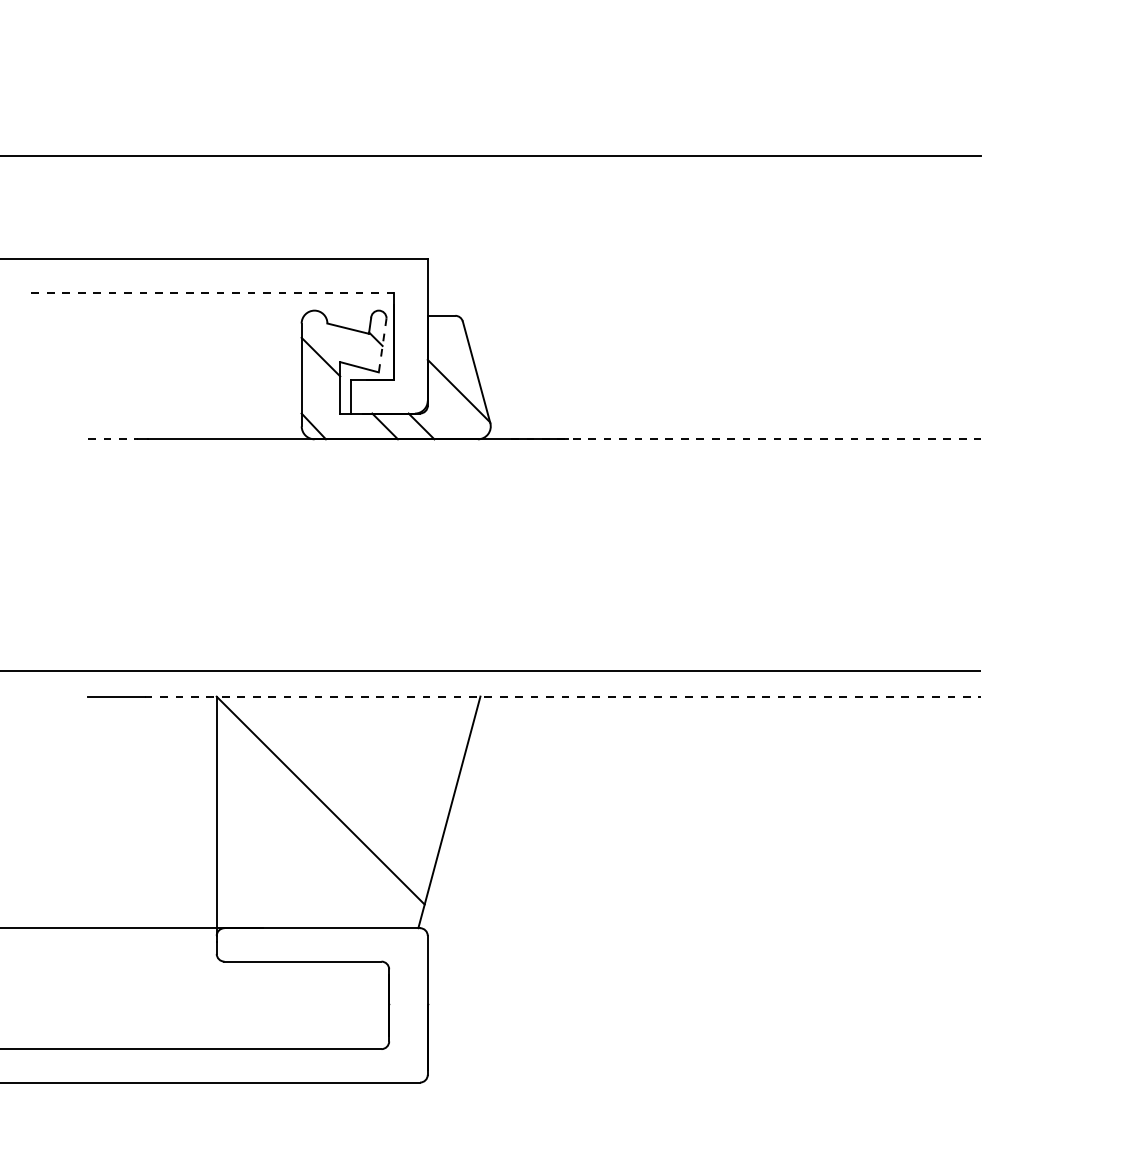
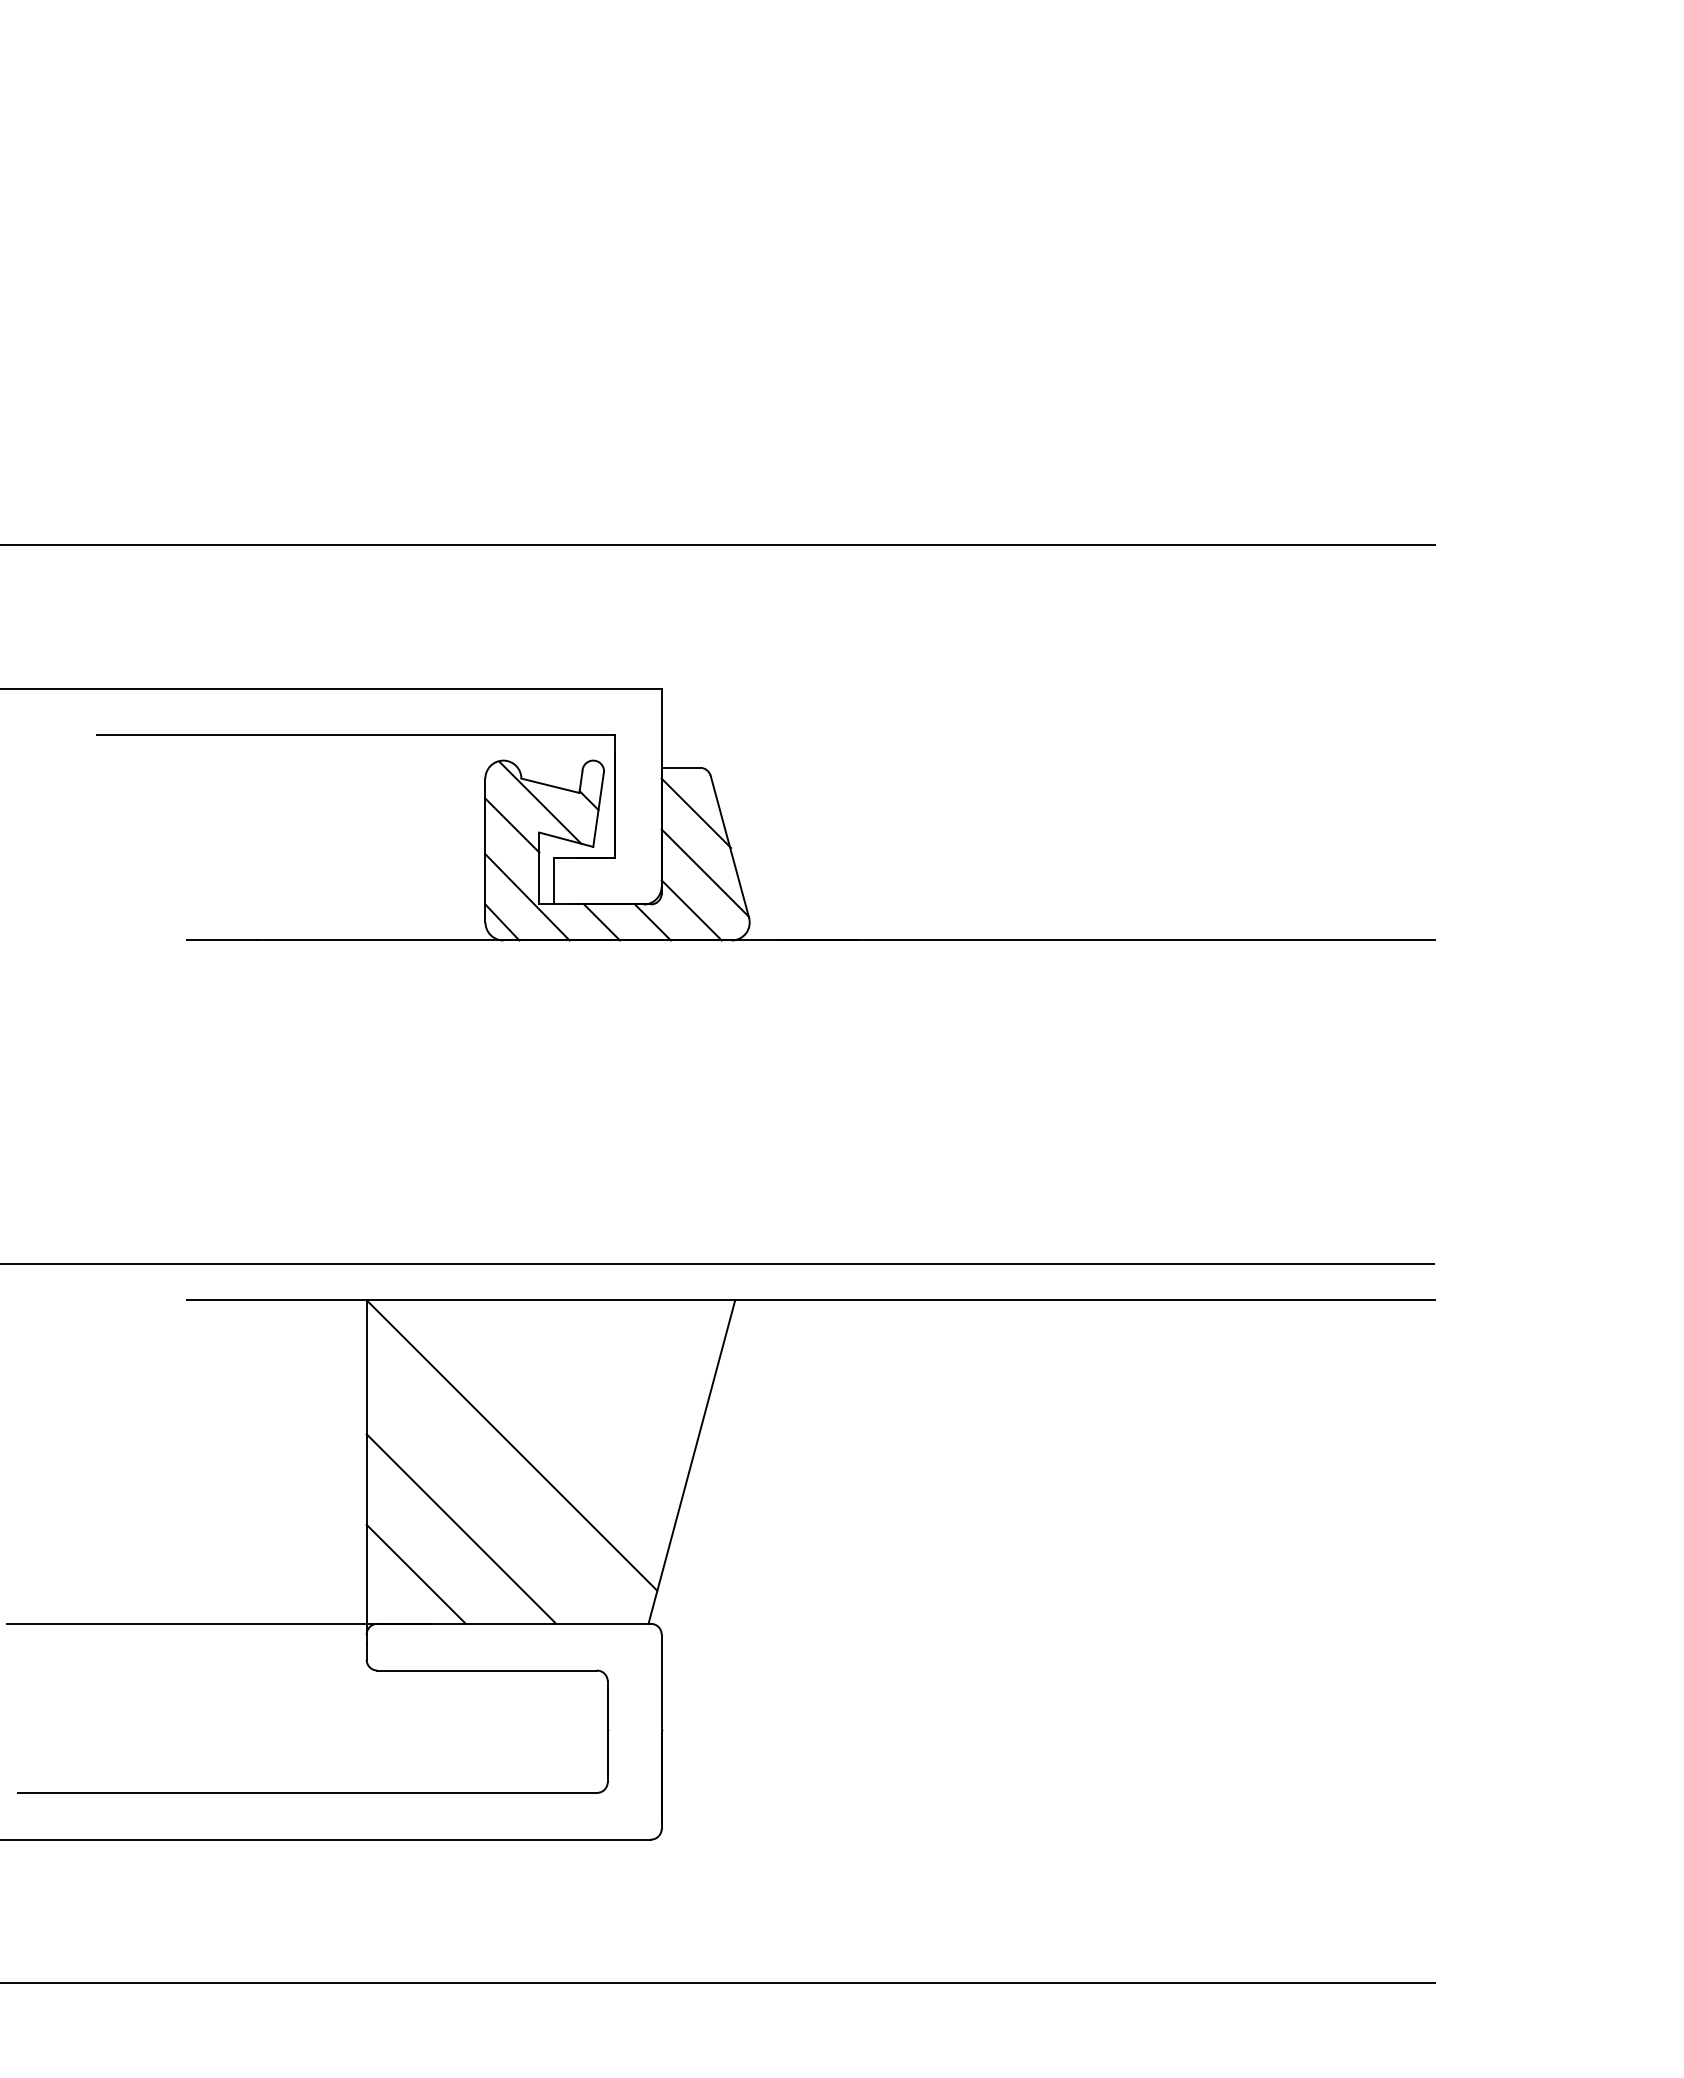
line: (208, 292) -> (355, 735), dashed -> solid
line: (341, 340) -> (540, 802), added
line: (382, 345) -> (598, 809), dashed -> solid
line: (452, 348) -> (696, 813), added
line: (331, 408) -> (527, 897), added
line: (449, 417) -> (691, 910), added
line: (113, 439) -> (222, 940), dashed -> solid
line: (746, 439) -> (1107, 940), dashed -> solid
line: (562, 696) -> (850, 1300), dashed -> solid
line: (284, 859) -> (461, 1528), added
line: (251, 892) -> (415, 1573), added

